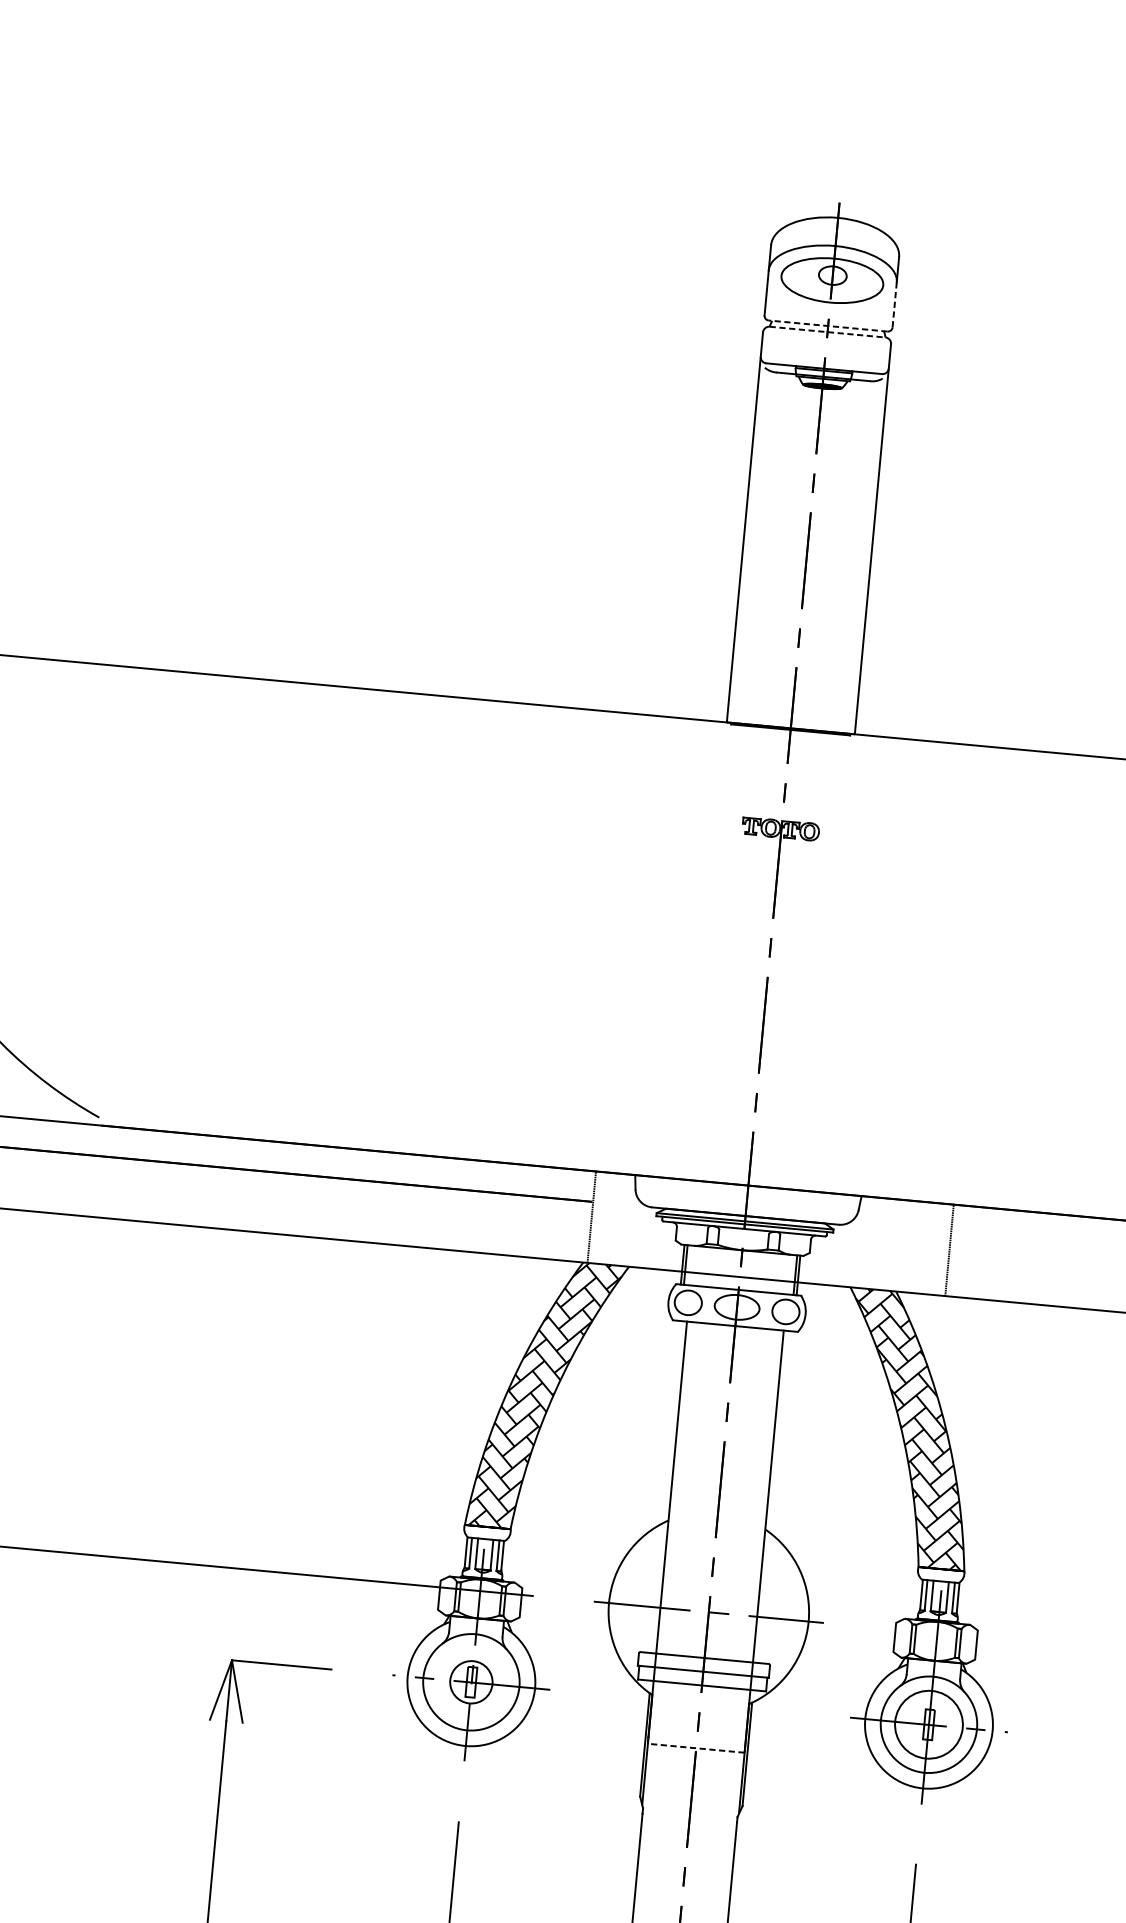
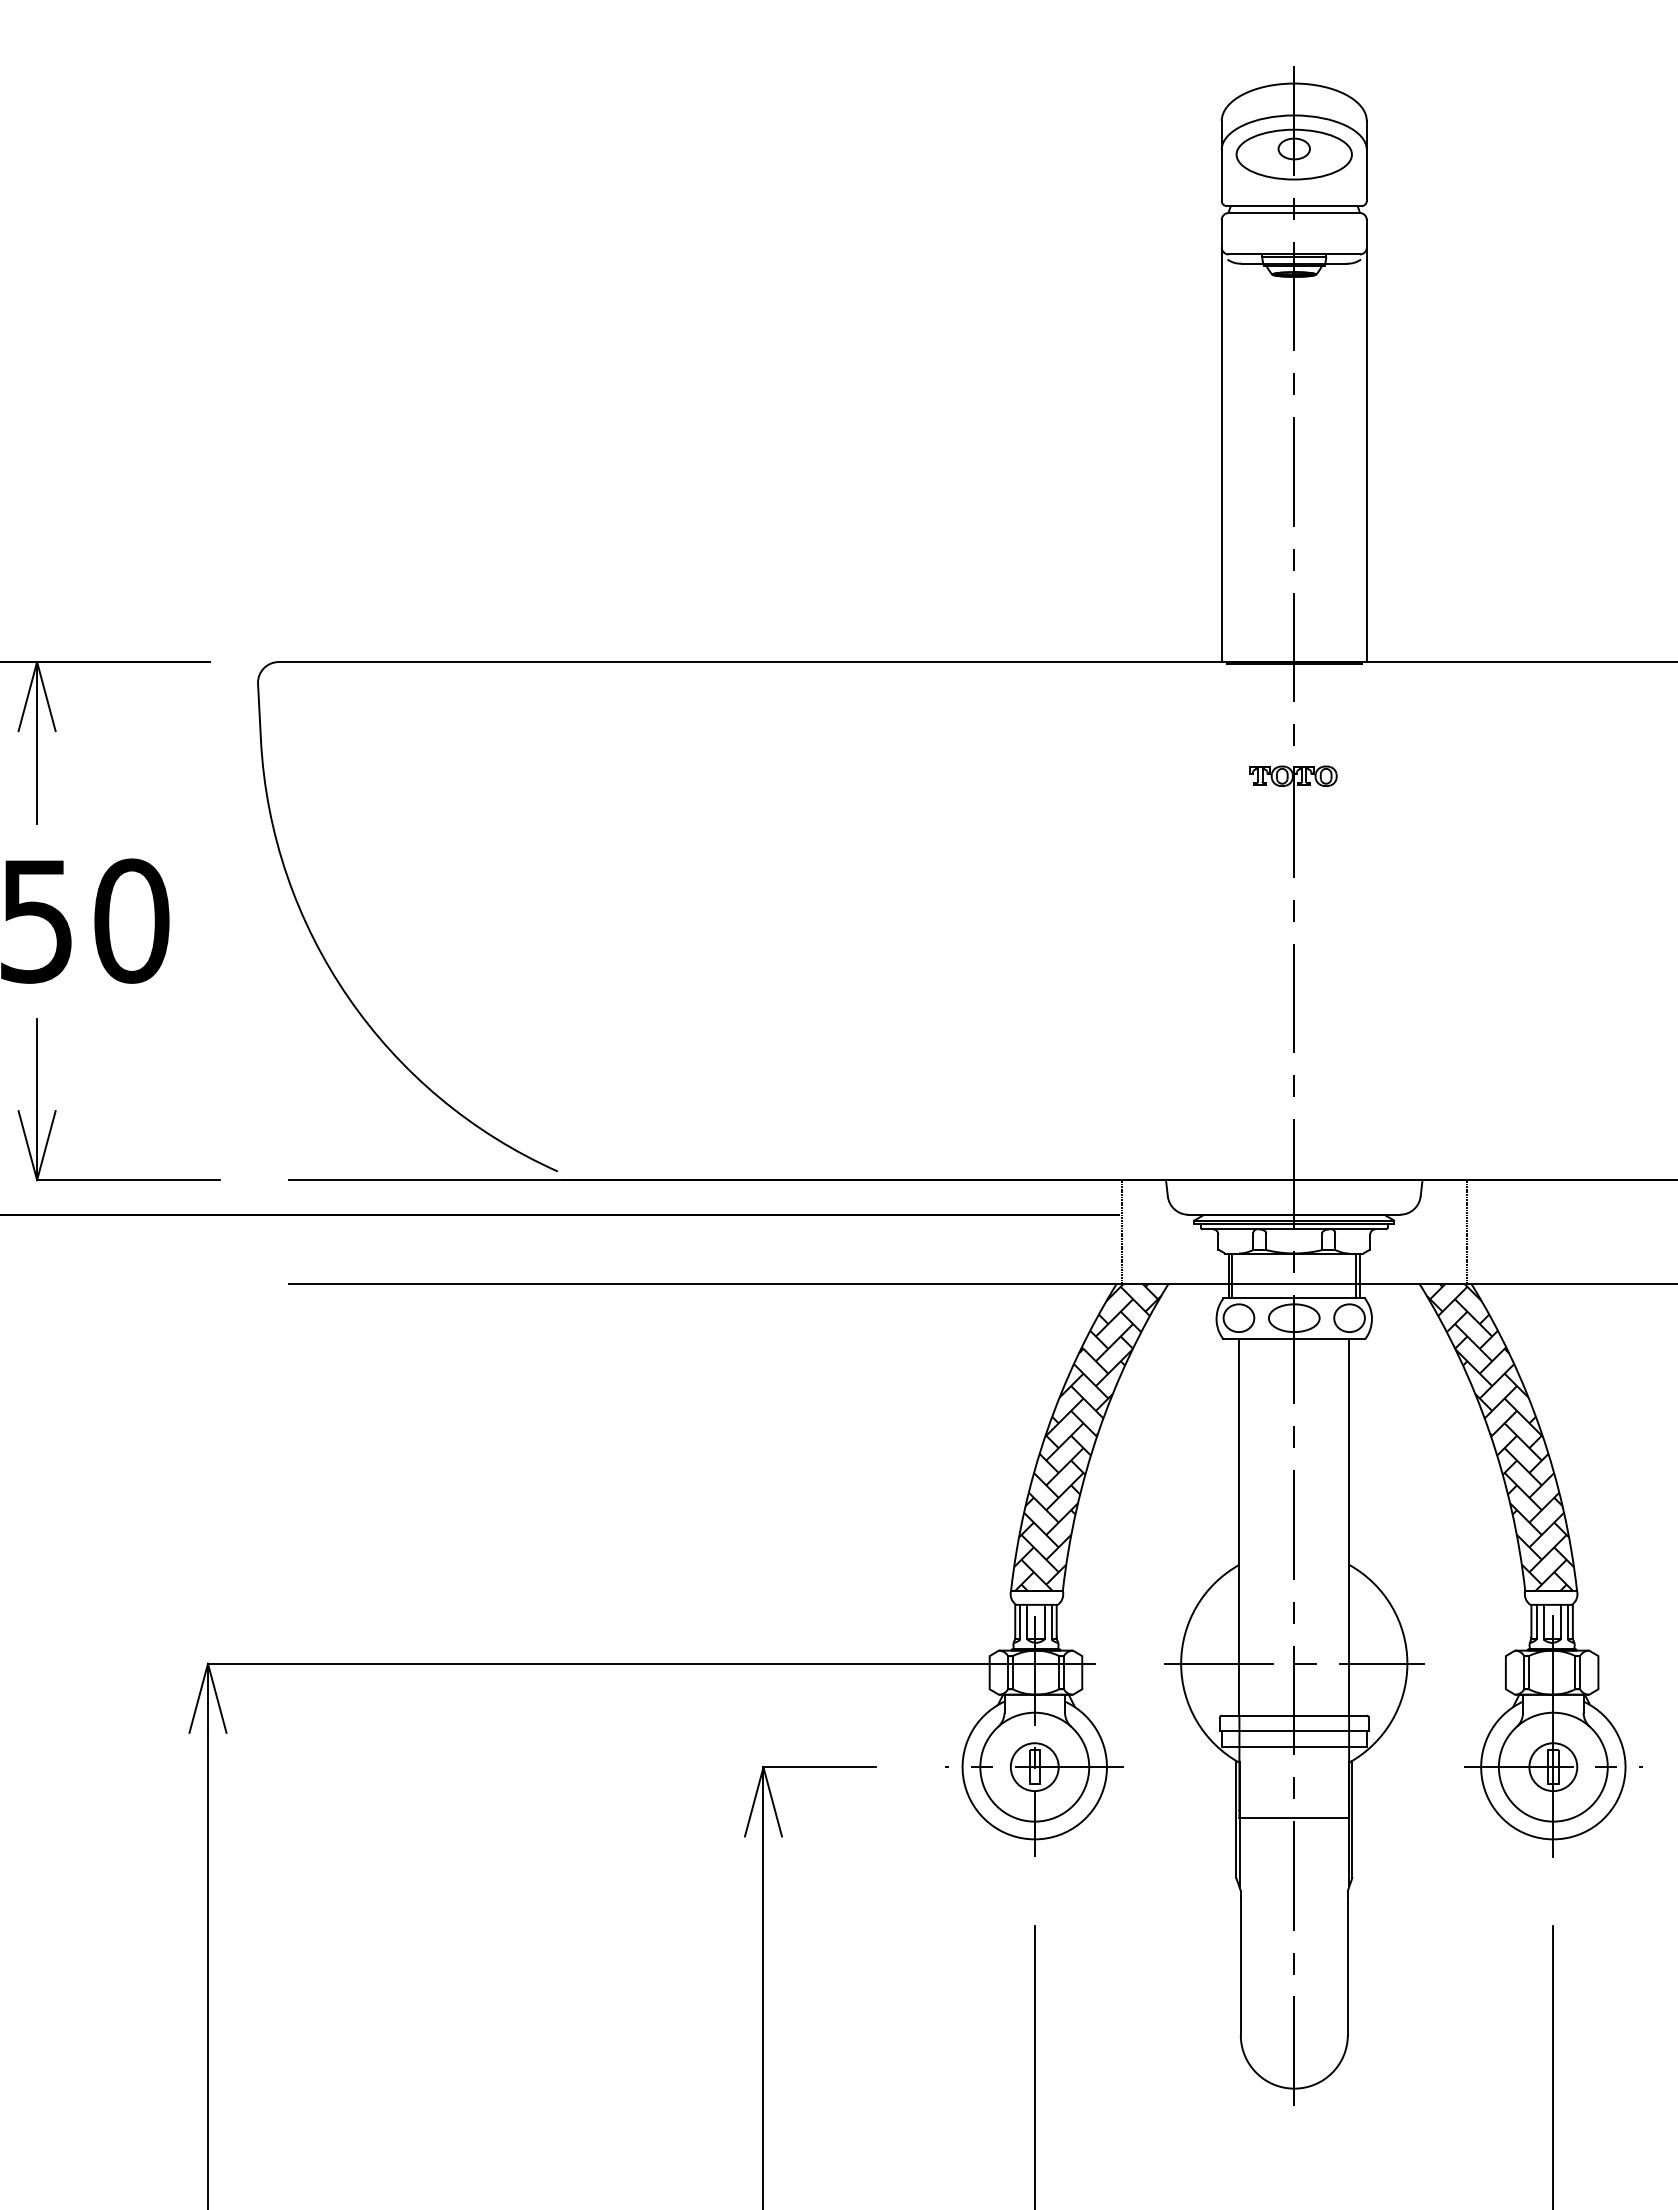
line: (894, 304) -> (1366, 175), dashed -> solid
line: (827, 326) -> (1293, 206), dashed -> solid
line: (827, 332) -> (1294, 213), dashed -> solid
line: (949, 1249) -> (1466, 1231), moved
circle: (929, 1725) -> (1553, 1767), size x0.62
line: (696, 1747) -> (1294, 1817), dashed -> solid

